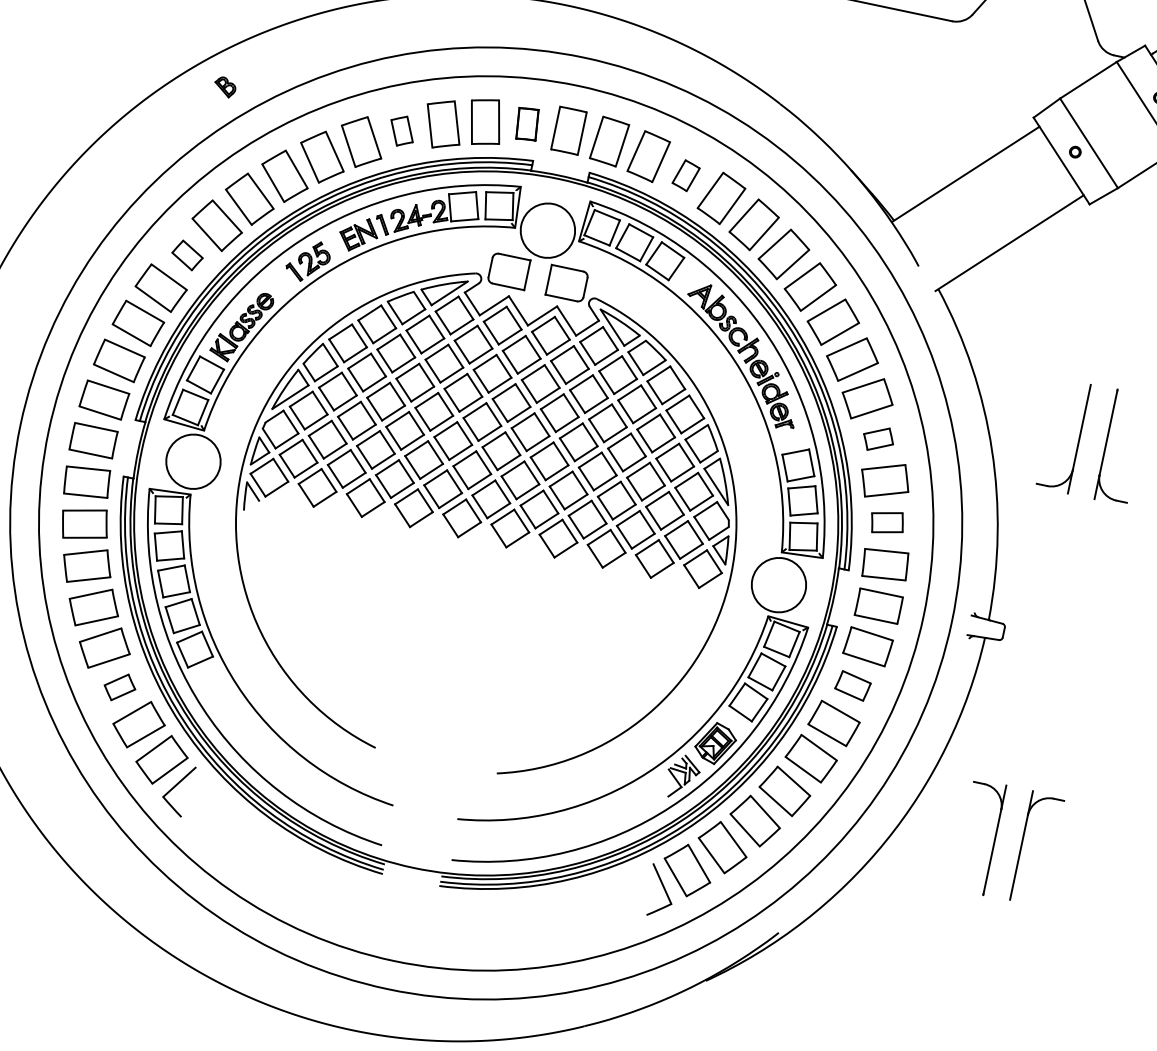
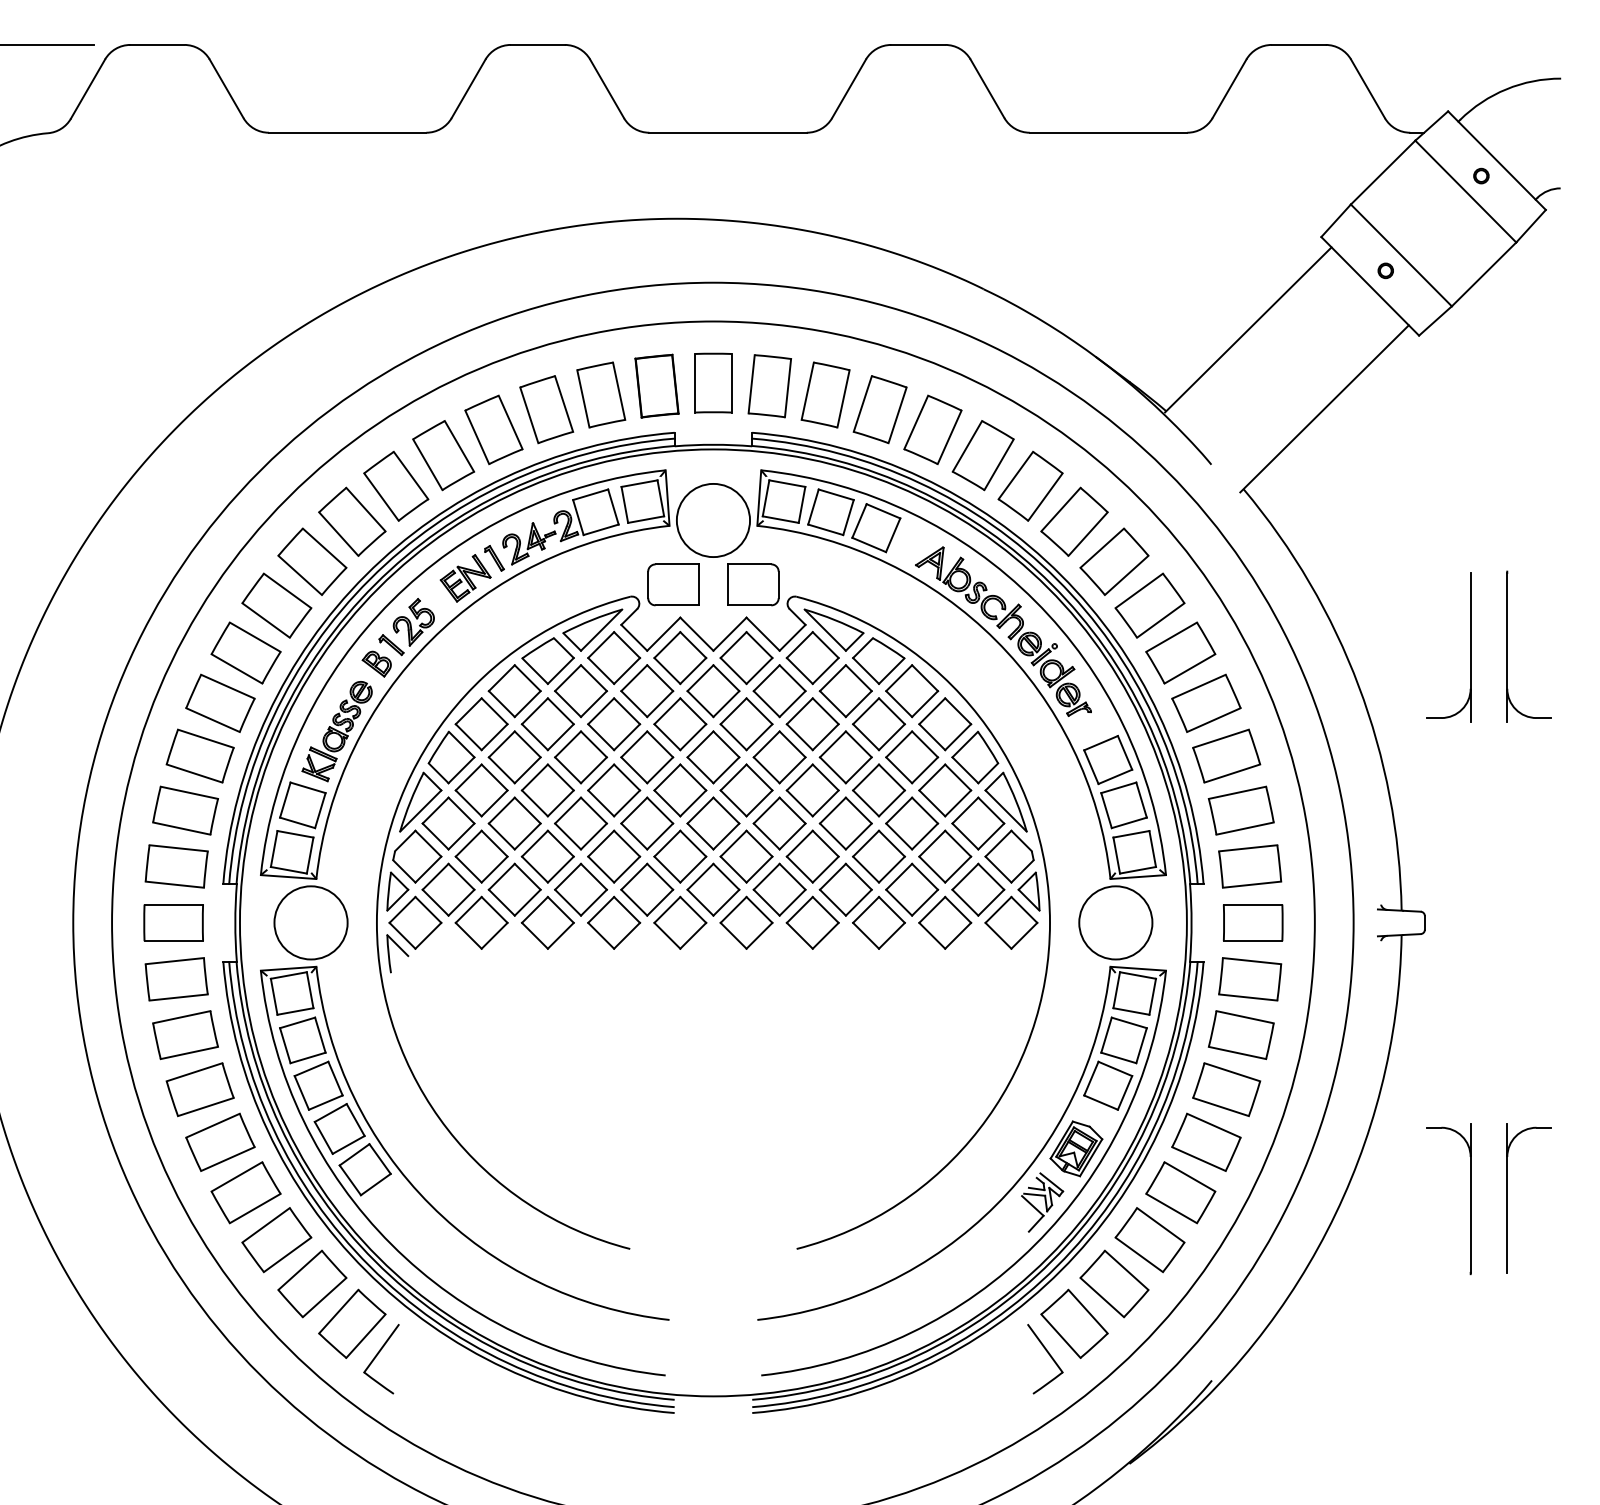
part: (224, 86) -> (376, 663), moved
part: (527, 123) -> (656, 385), size x1.43
part: (401, 130) -> (493, 429), size x1.67
part: (685, 175) -> (879, 409), size x1.67
part: (187, 254) -> (245, 652), size x1.67
part: (878, 438) -> (1206, 702), size x1.67
part: (886, 522) -> (1240, 810), size x1.43
part: (852, 685) -> (1240, 1034), size x1.43
part: (119, 687) -> (276, 1240), size x1.67

